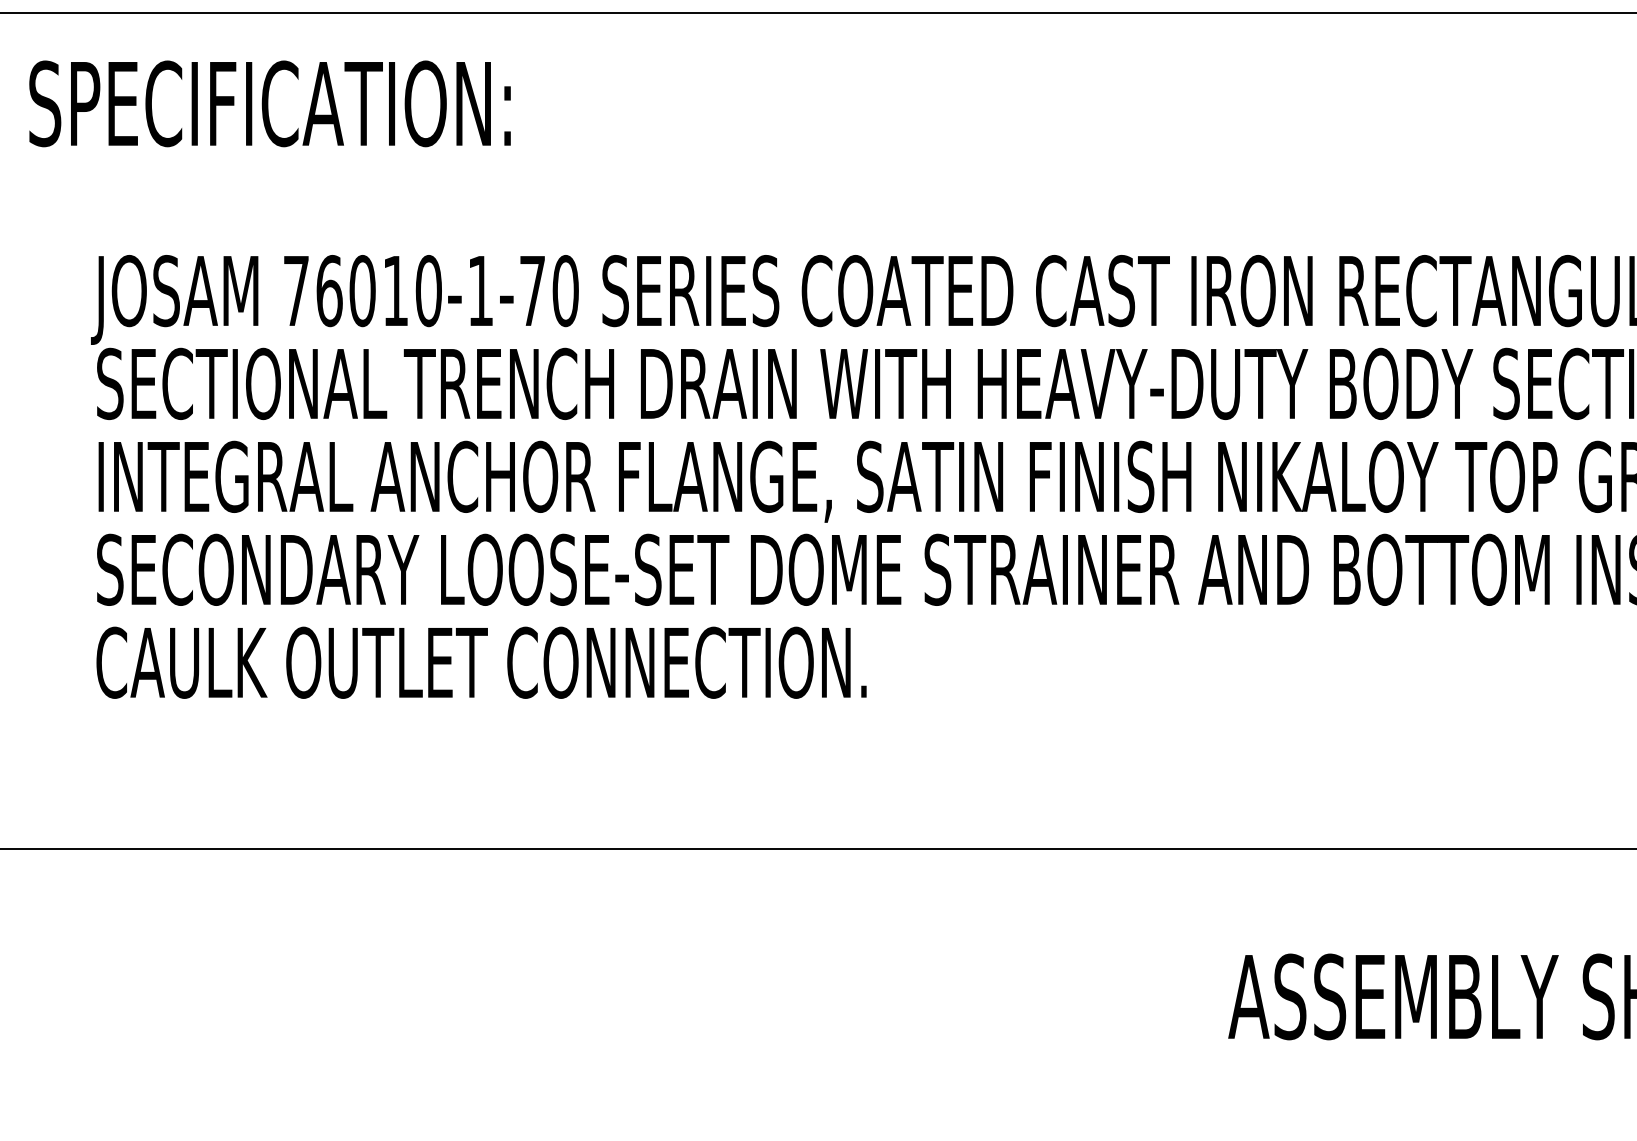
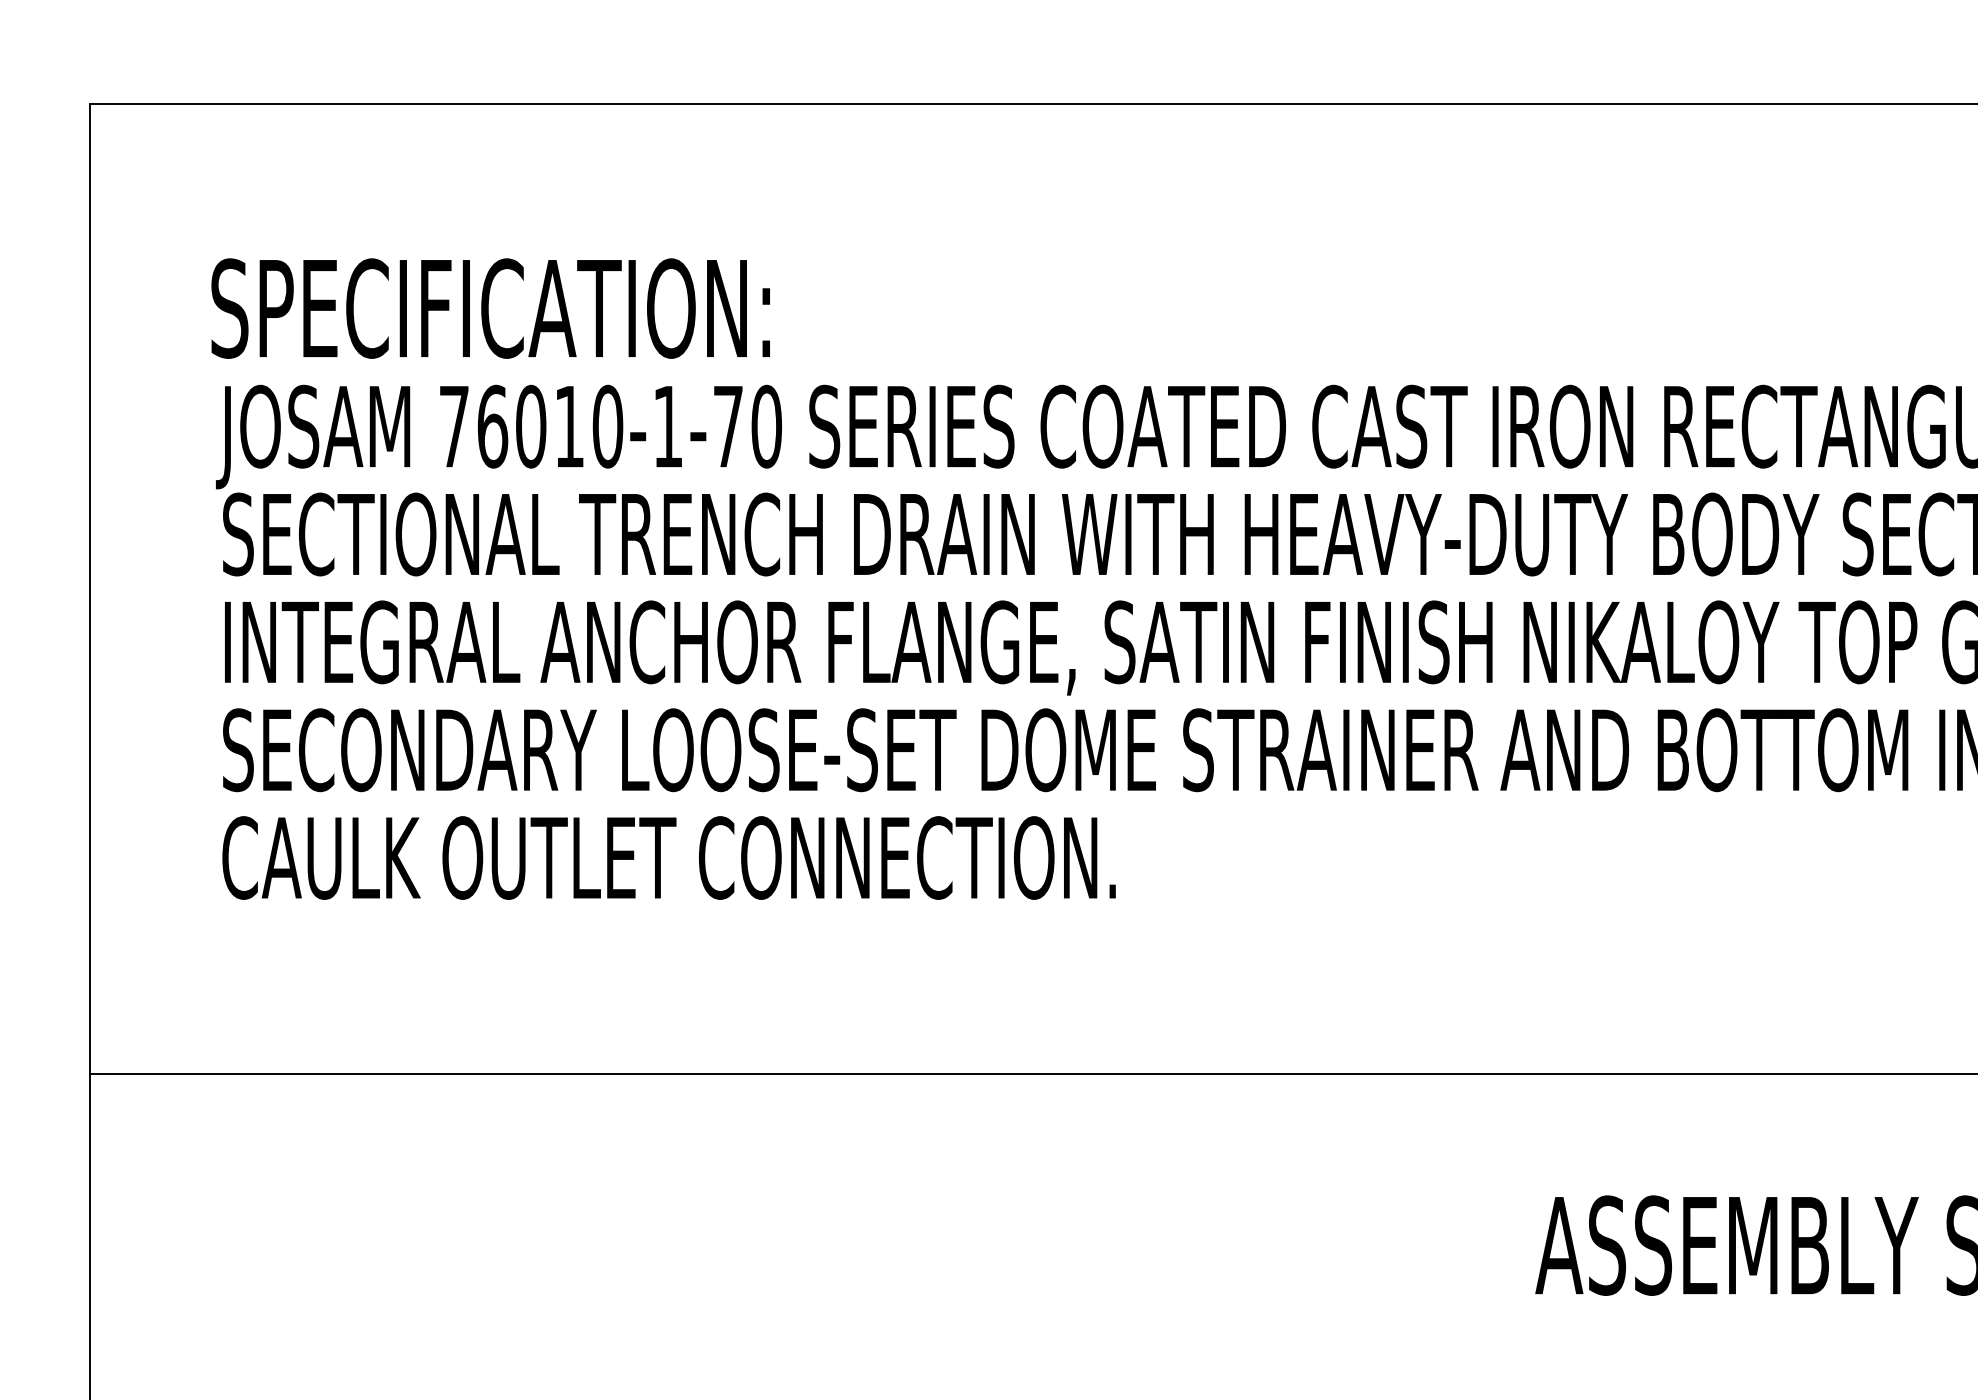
text: (269, 103) -> (490, 308), moved

